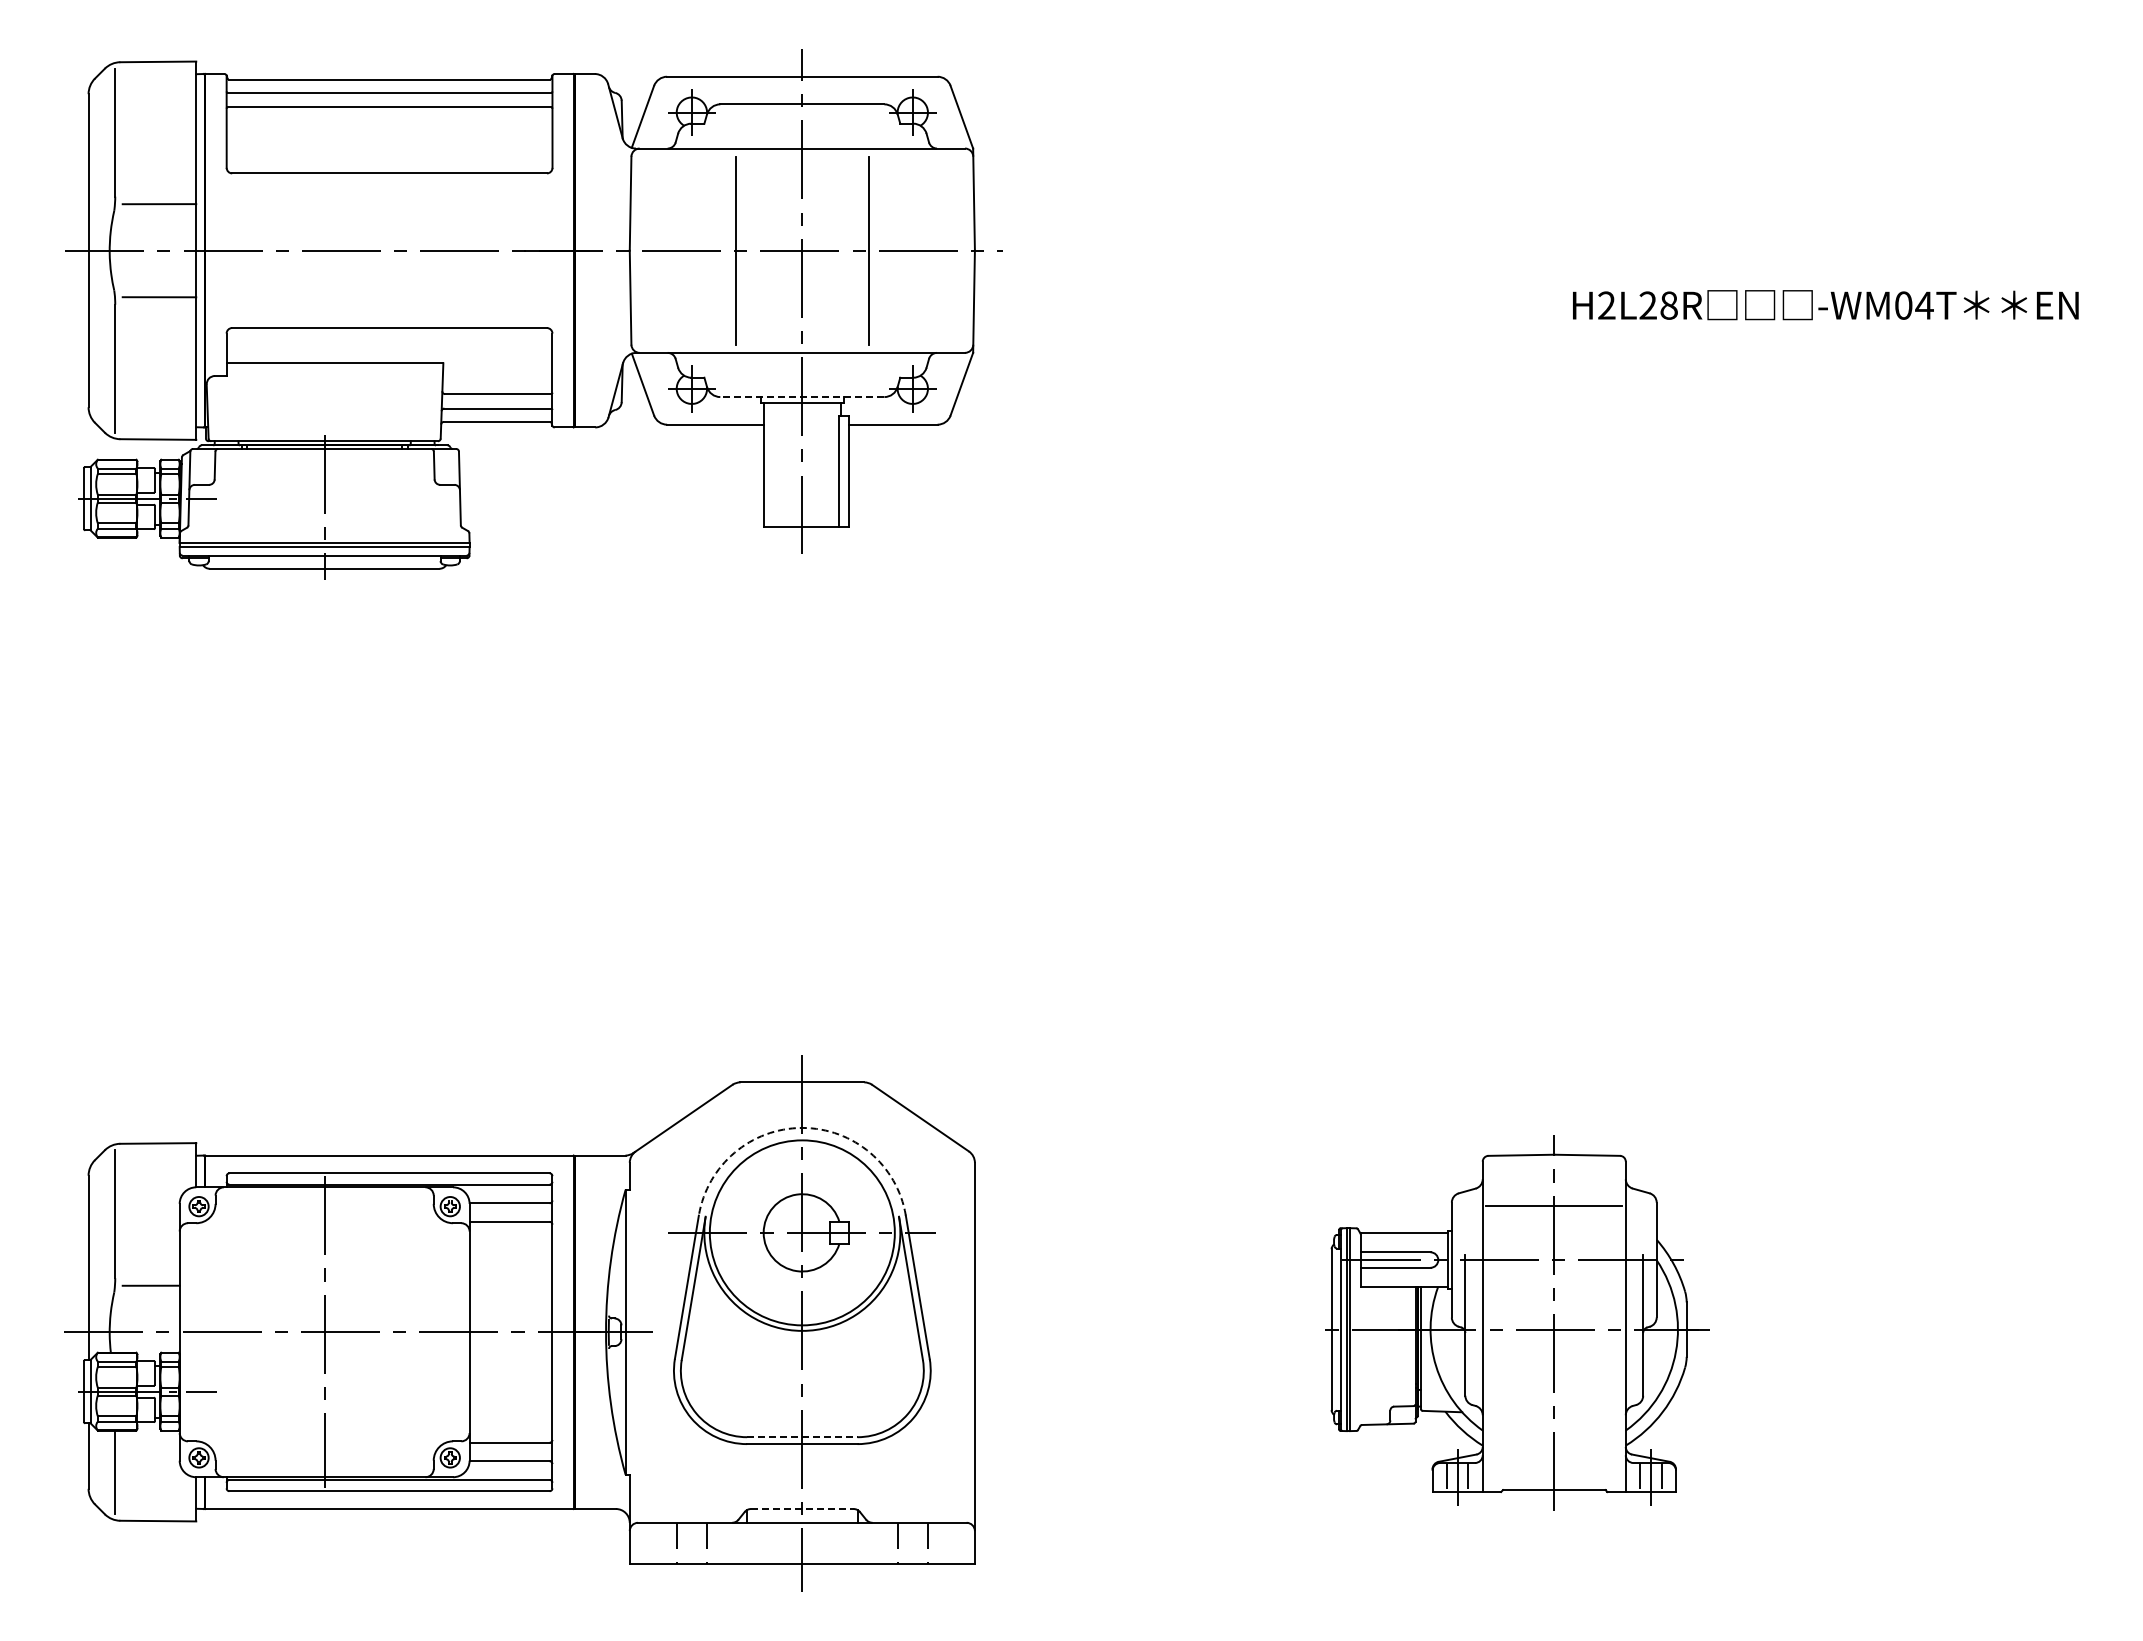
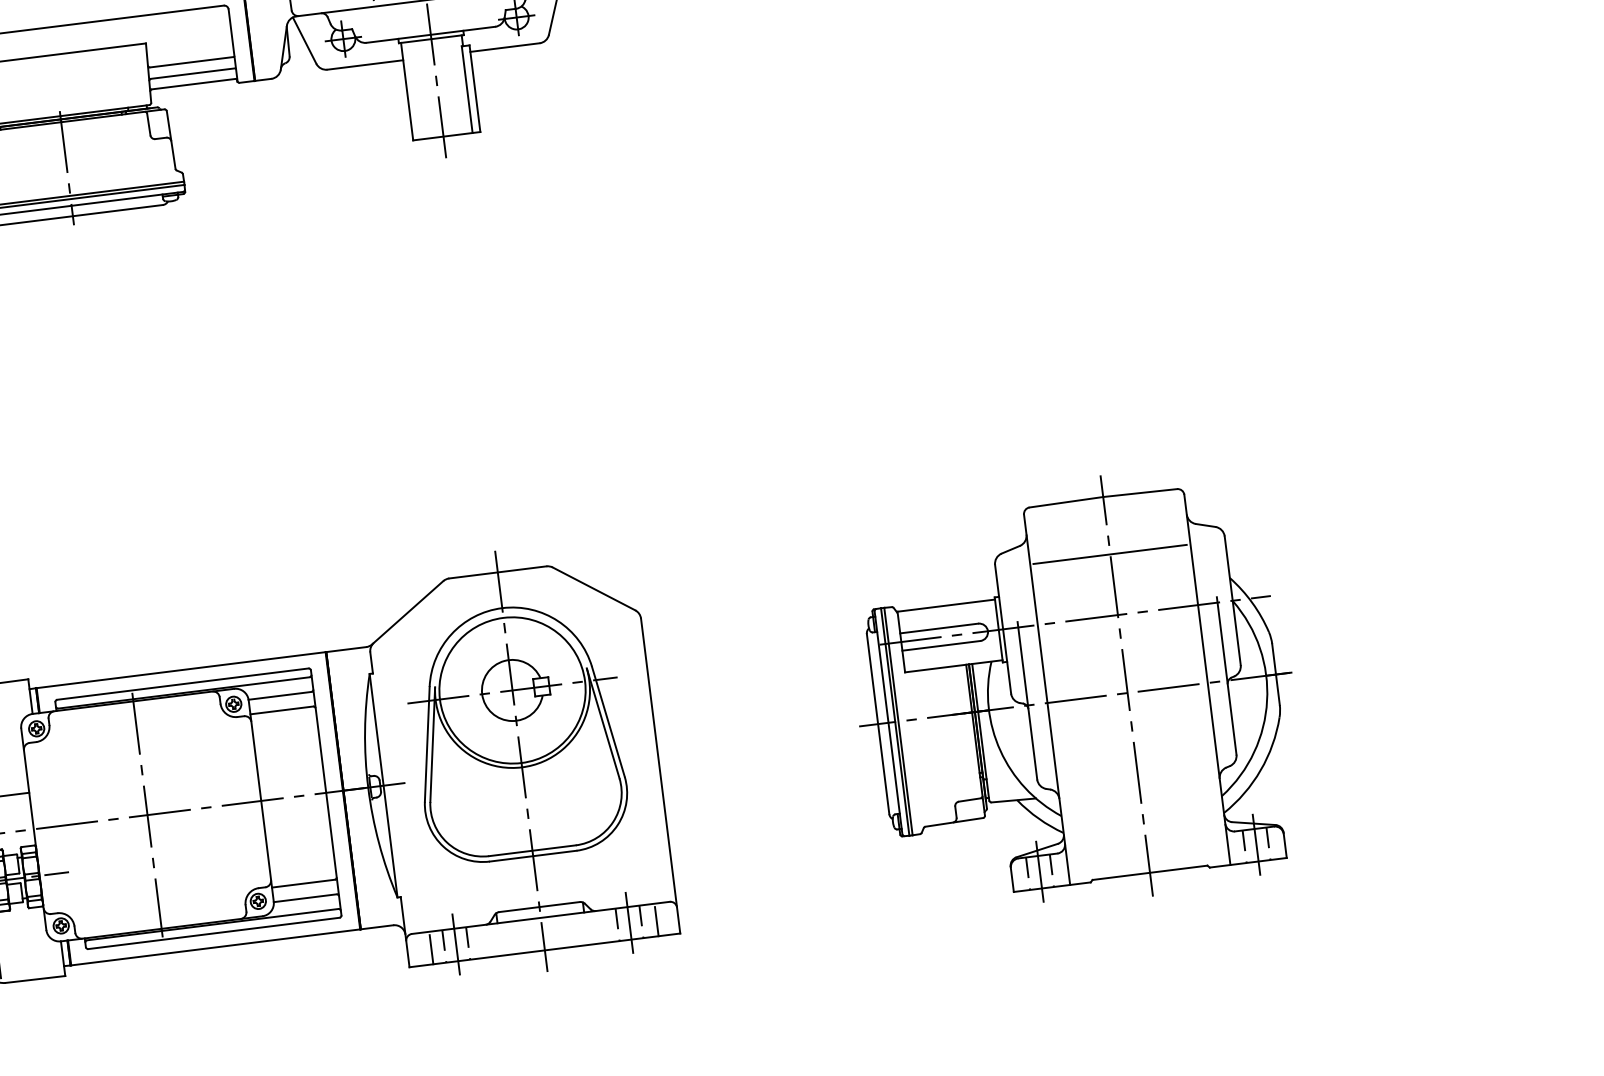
line: (801, 397) -> (430, 35), dashed -> solid
arc: (802, 1127) -> (502, 607), dashed -> solid
part: (1507, 1323) -> (1074, 692), size x1.43
line: (802, 1437) -> (532, 850), dashed -> solid
line: (802, 1509) -> (539, 907), dashed -> solid
line: (691, 1543) -> (455, 944), added
line: (912, 1543) -> (629, 923), added
line: (660, 1545) -> (431, 949), added
line: (947, 1545) -> (656, 921), added

